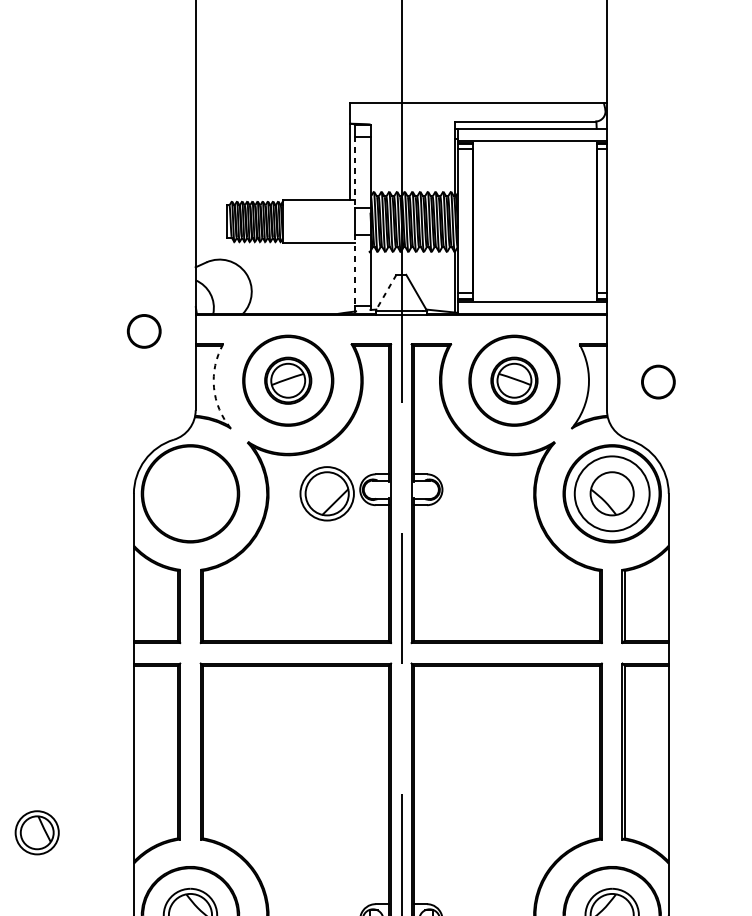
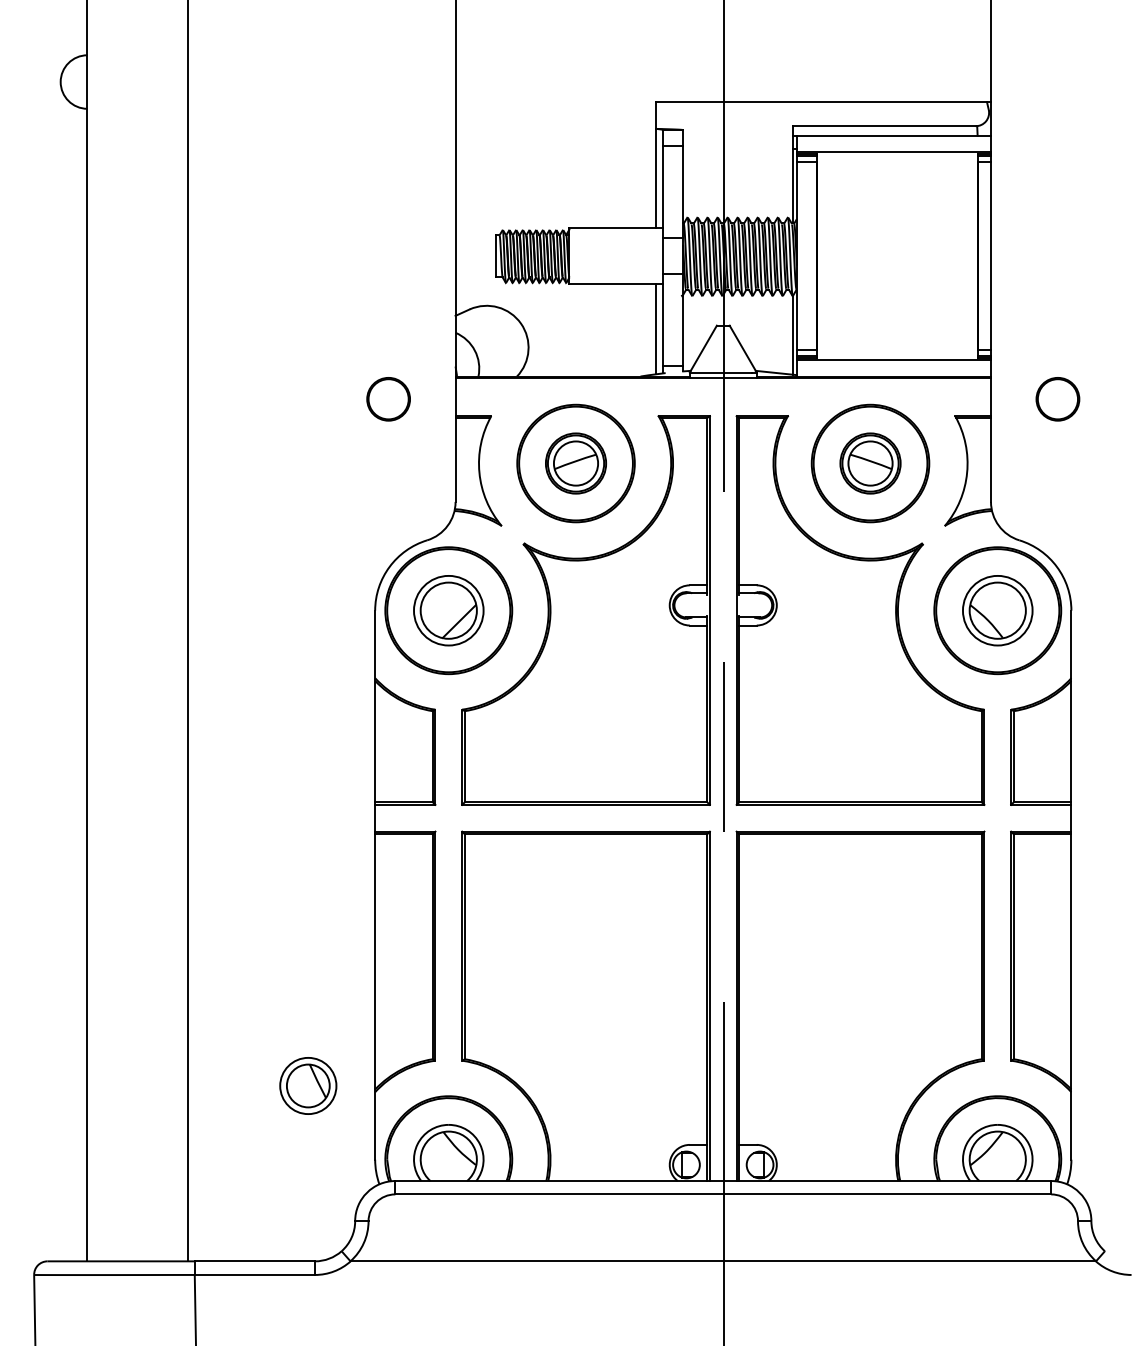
line: (355, 172) -> (663, 192), dashed -> solid
line: (355, 270) -> (663, 320), dashed -> solid
line: (350, 277) -> (656, 329), added
line: (386, 293) -> (703, 349), dashed -> solid
part: (658, 382) -> (1057, 399), moved
arc: (214, 387) -> (479, 472), dashed -> solid
part: (326, 493) -> (448, 610), moved
circle: (611, 493) -> (997, 610), size x0.71
part: (37, 832) -> (308, 1085), moved

